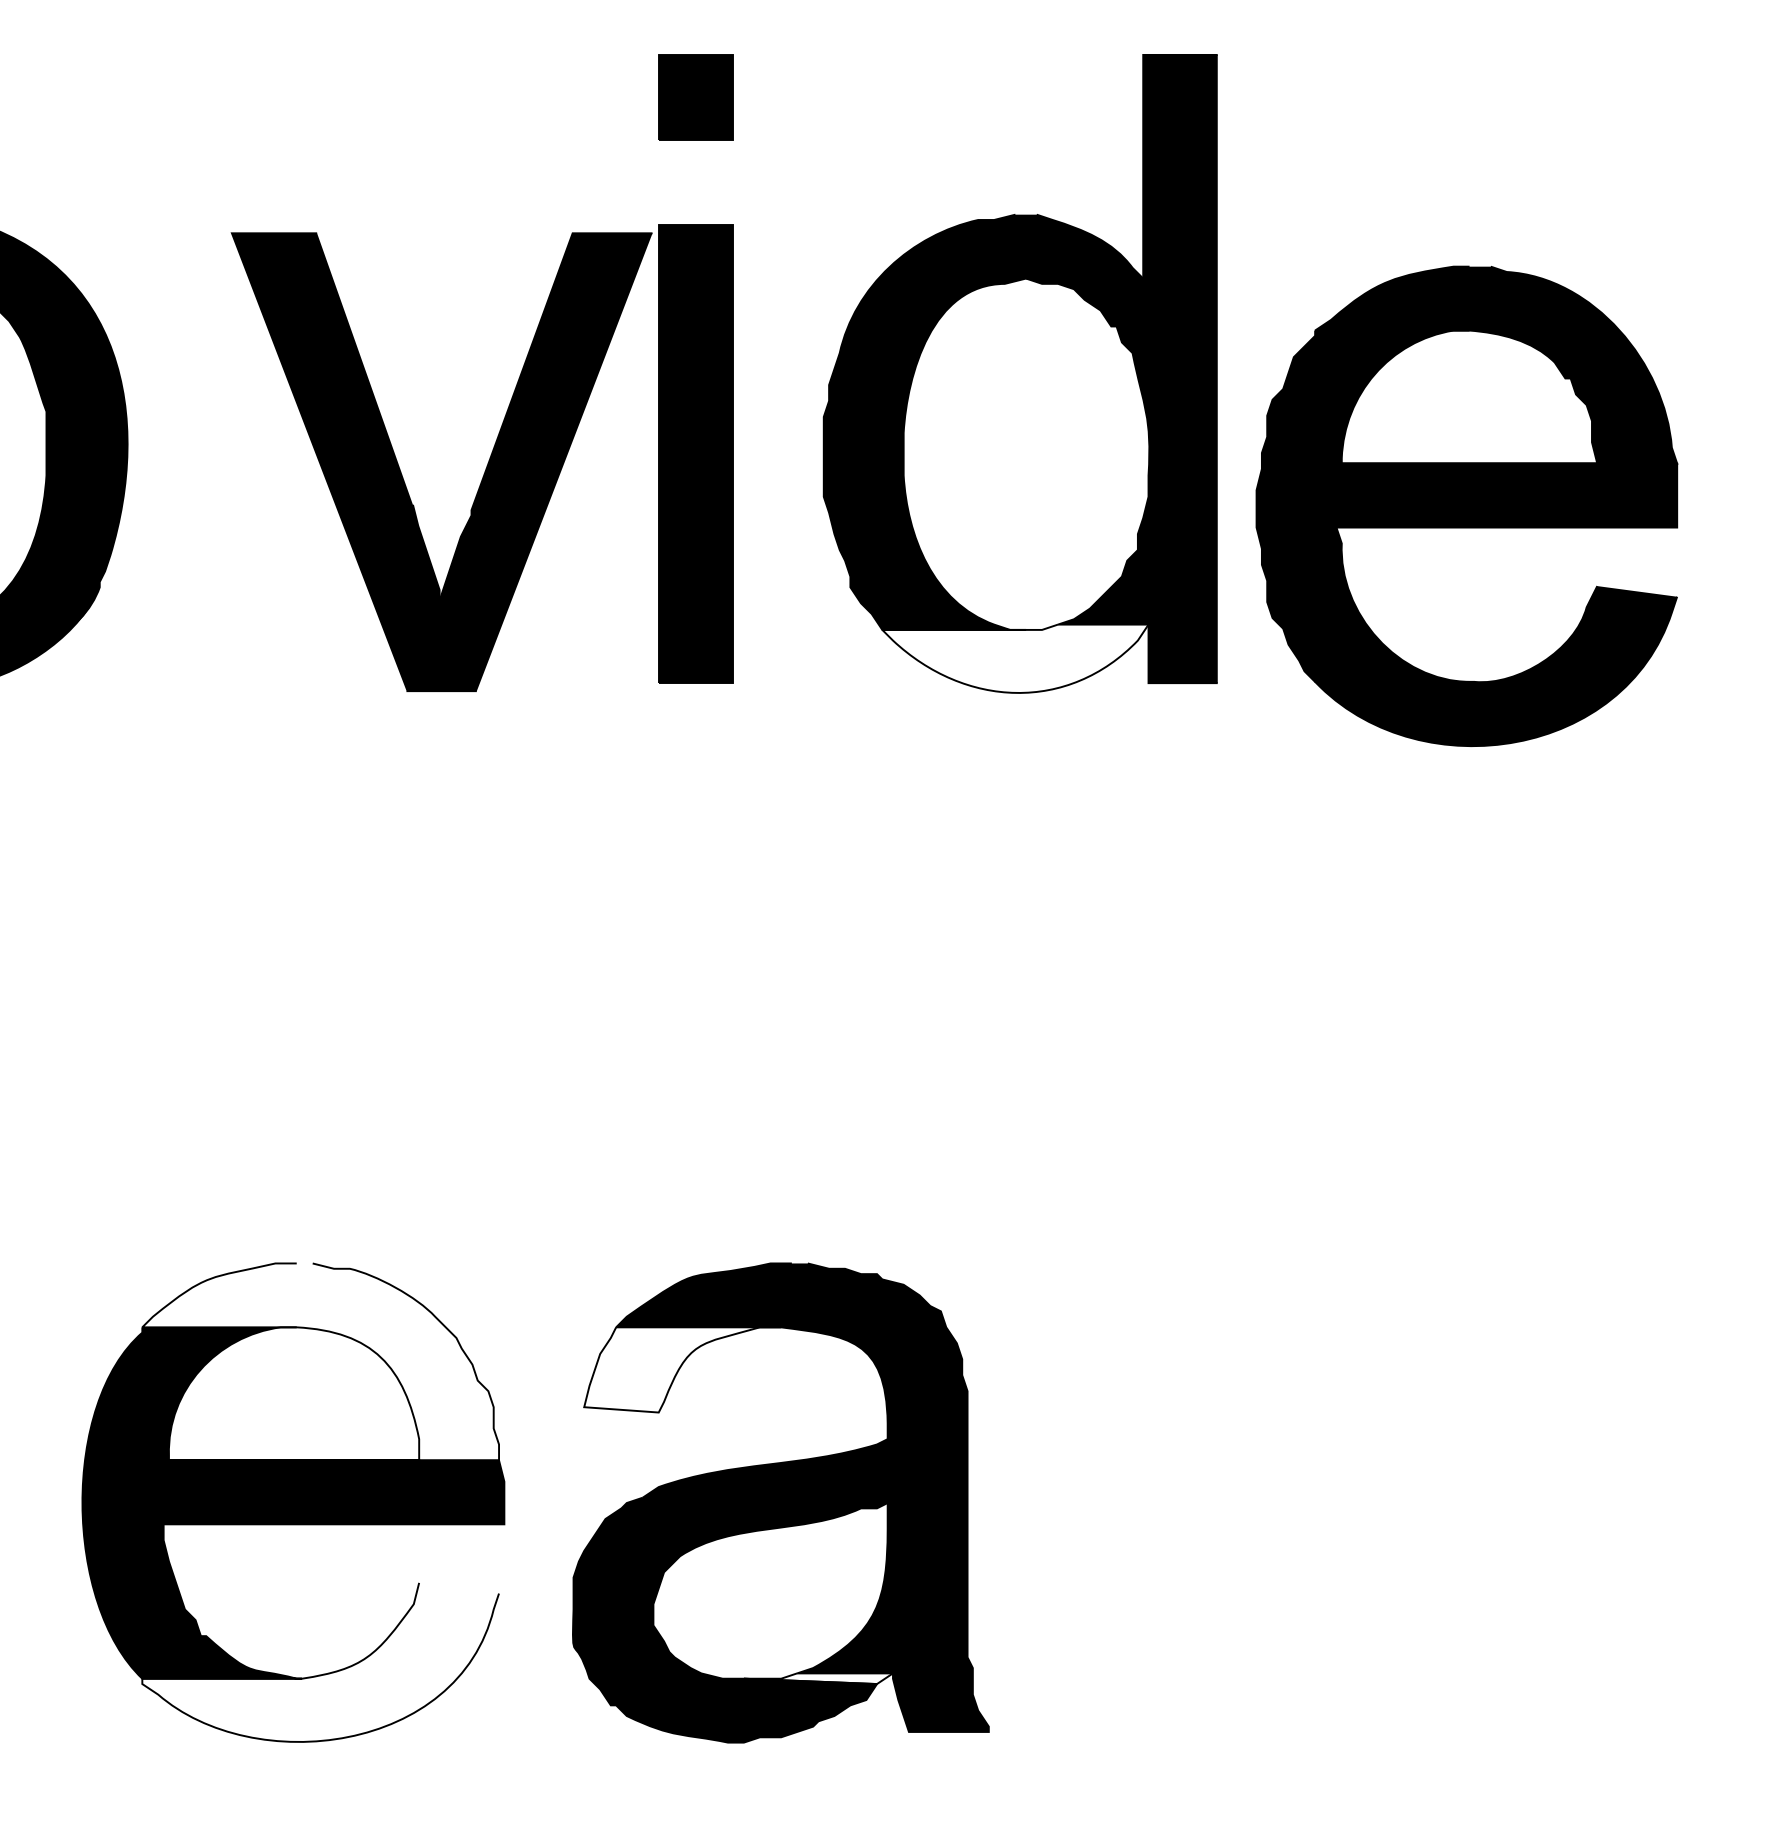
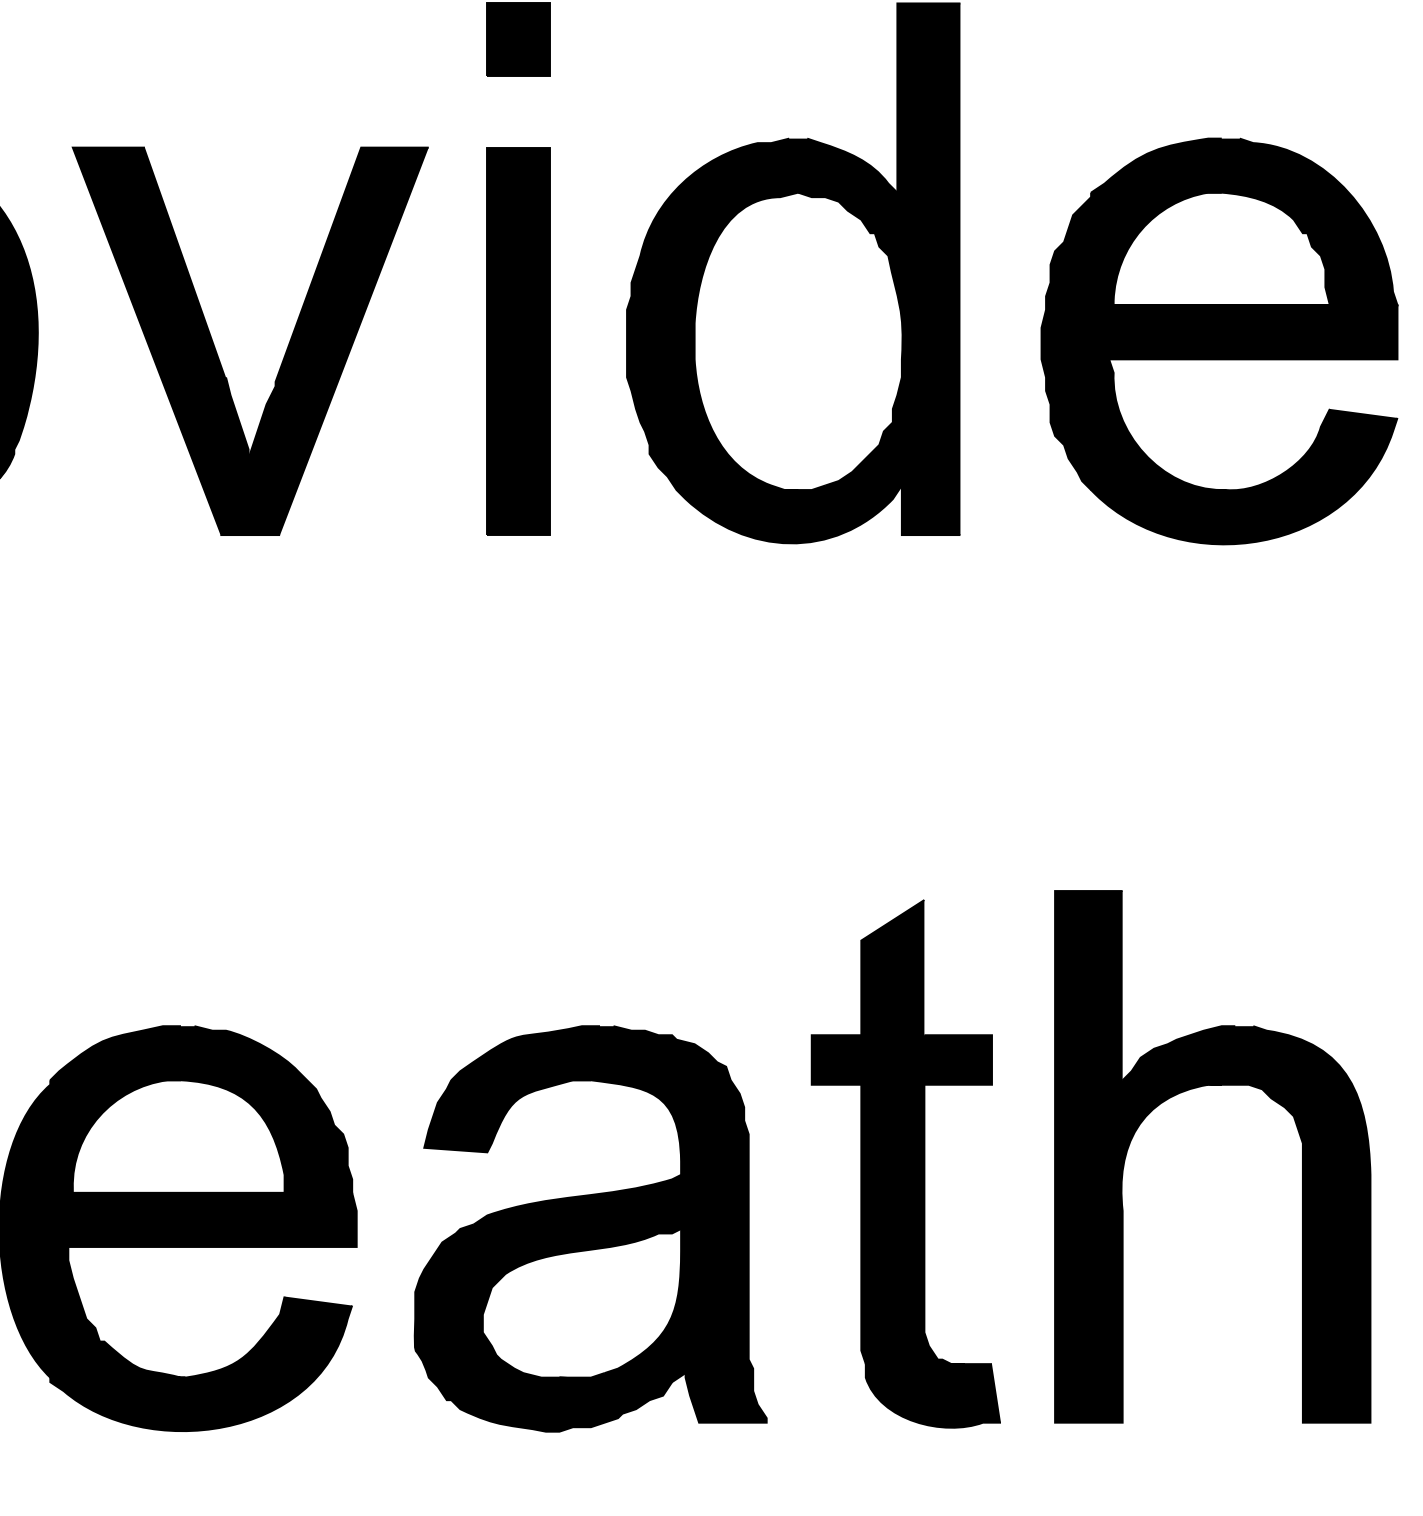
part: (402, 474) -> (217, 351), moved
part: (1466, 505) -> (1219, 340), moved
fill: (1015, 658) -> (789, 514), added
part: (1494, 1337) -> (1194, 1088), added
fill: (320, 1361) -> (201, 1109), added
fill: (682, 1369) -> (507, 1115), added
part: (1153, 1425) -> (906, 1163), added
fill: (320, 1661) -> (201, 1363), added
fill: (817, 1678) -> (621, 1377), added

